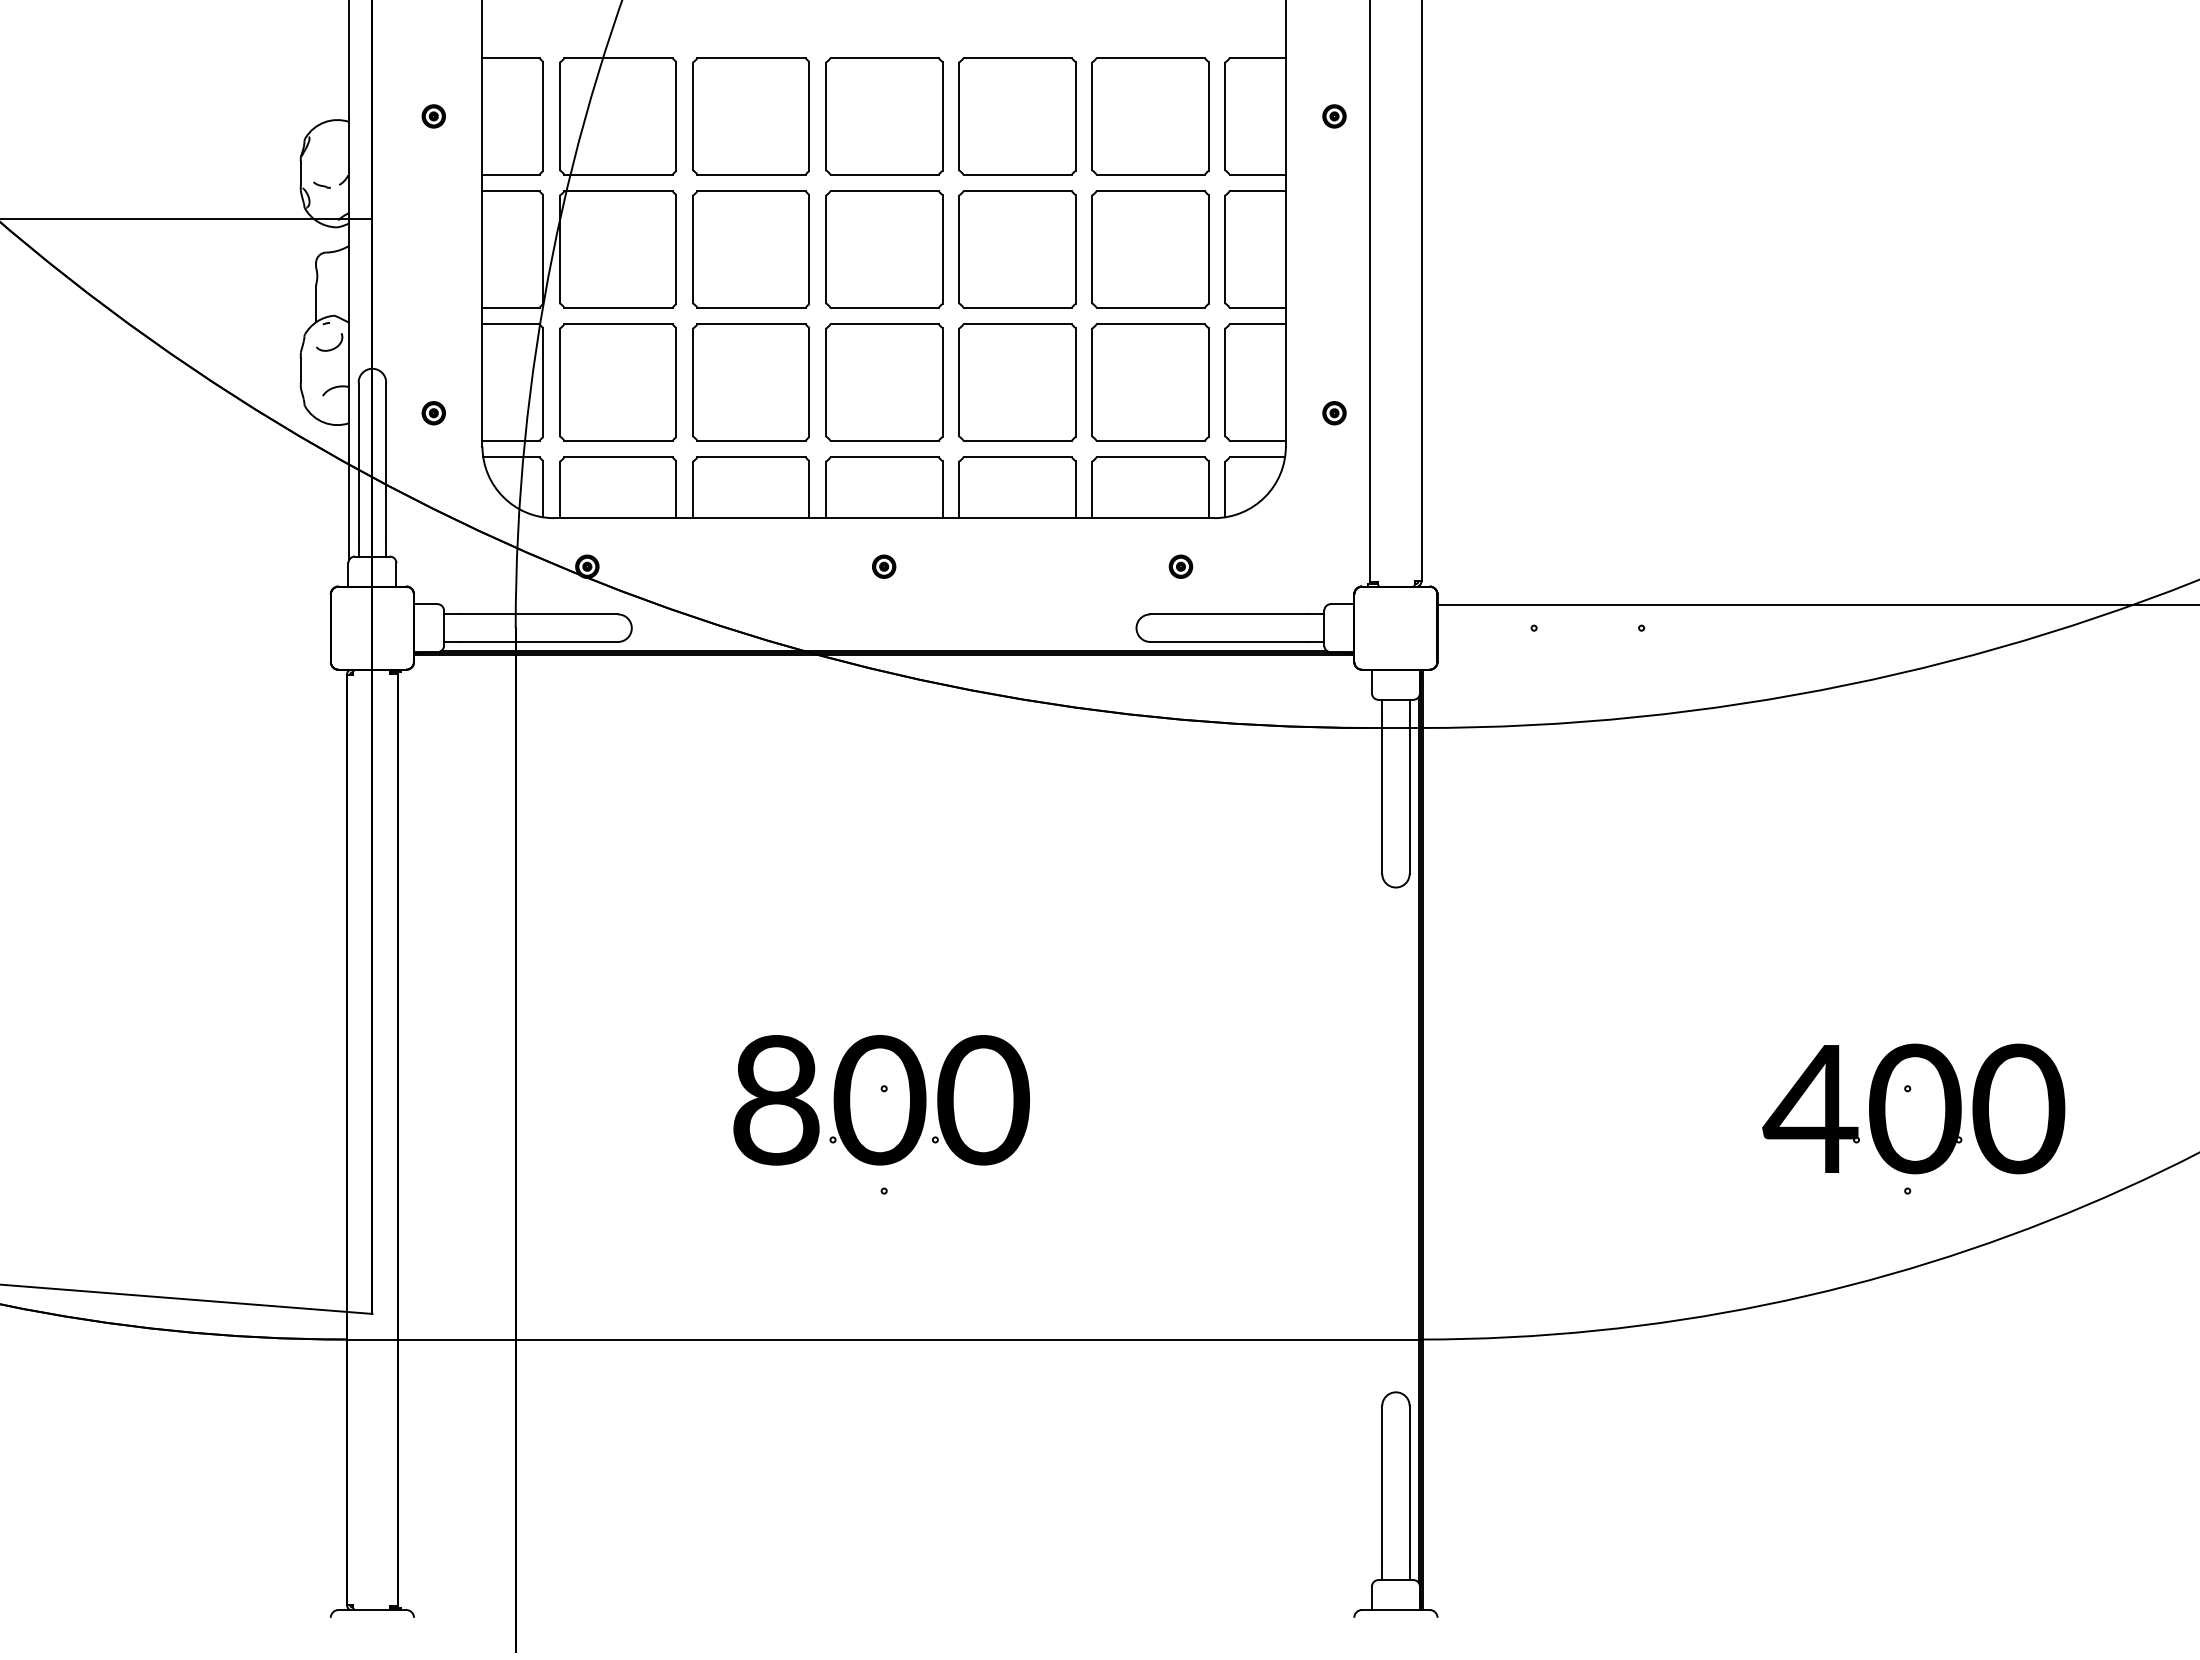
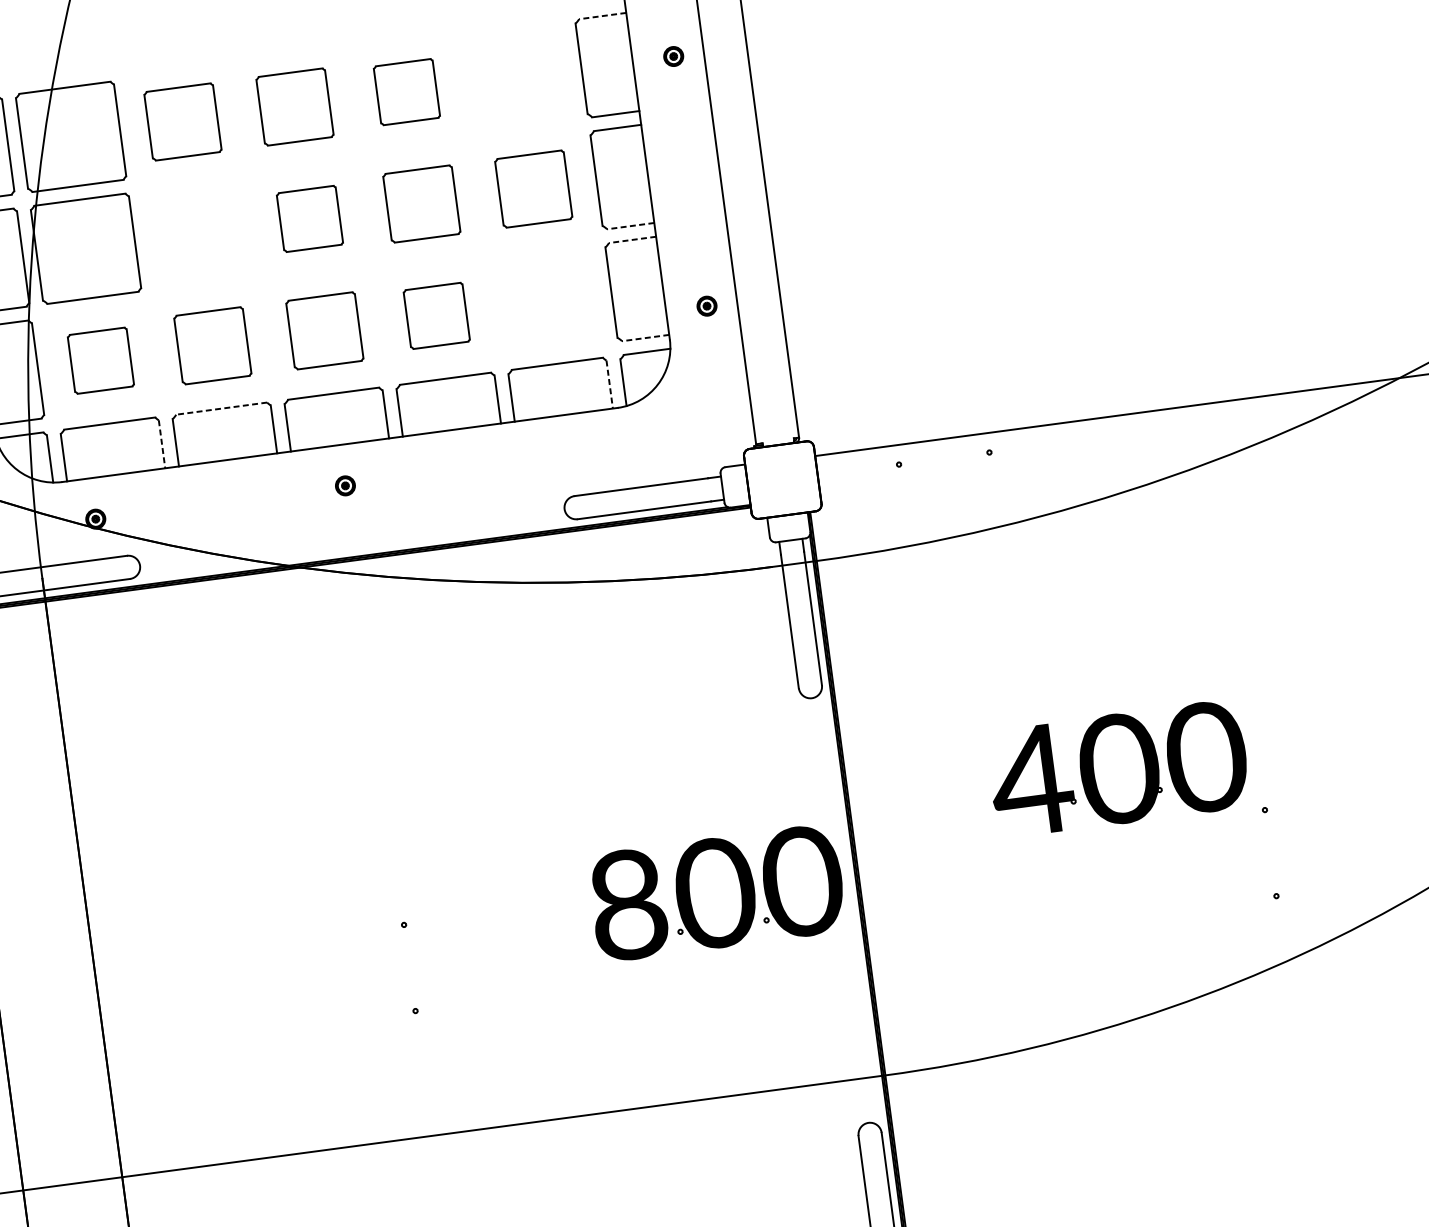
line: (1257, 58) -> (602, 16), solid -> dashed
part: (750, 116) -> (182, 122), size x0.7
part: (884, 116) -> (295, 107), size x0.7
part: (1017, 116) -> (407, 92), size x0.6
part: (1150, 116) -> (518, 77), removed
part: (750, 249) -> (197, 234), removed
part: (884, 249) -> (310, 218), size x0.6
part: (1017, 249) -> (422, 204), size x0.7
part: (1150, 249) -> (533, 189), size x0.7
line: (1257, 307) -> (630, 225), solid -> dashed
line: (1257, 324) -> (632, 240), solid -> dashed
part: (617, 382) -> (100, 360), size x0.6
part: (750, 382) -> (212, 345), size x0.7
part: (884, 382) -> (325, 330), size x0.7
part: (1017, 382) -> (436, 315), size x0.6
part: (1150, 382) -> (548, 300), removed
line: (1257, 440) -> (645, 337), solid -> dashed
line: (751, 457) -> (221, 408), solid -> dashed
line: (676, 489) -> (162, 444), solid -> dashed
line: (1208, 489) -> (609, 384), solid -> dashed
part: (1180, 566) -> (594, 452), removed
part: (881, 1100) -> (716, 893), moved
part: (1913, 1108) -> (1118, 768), moved

